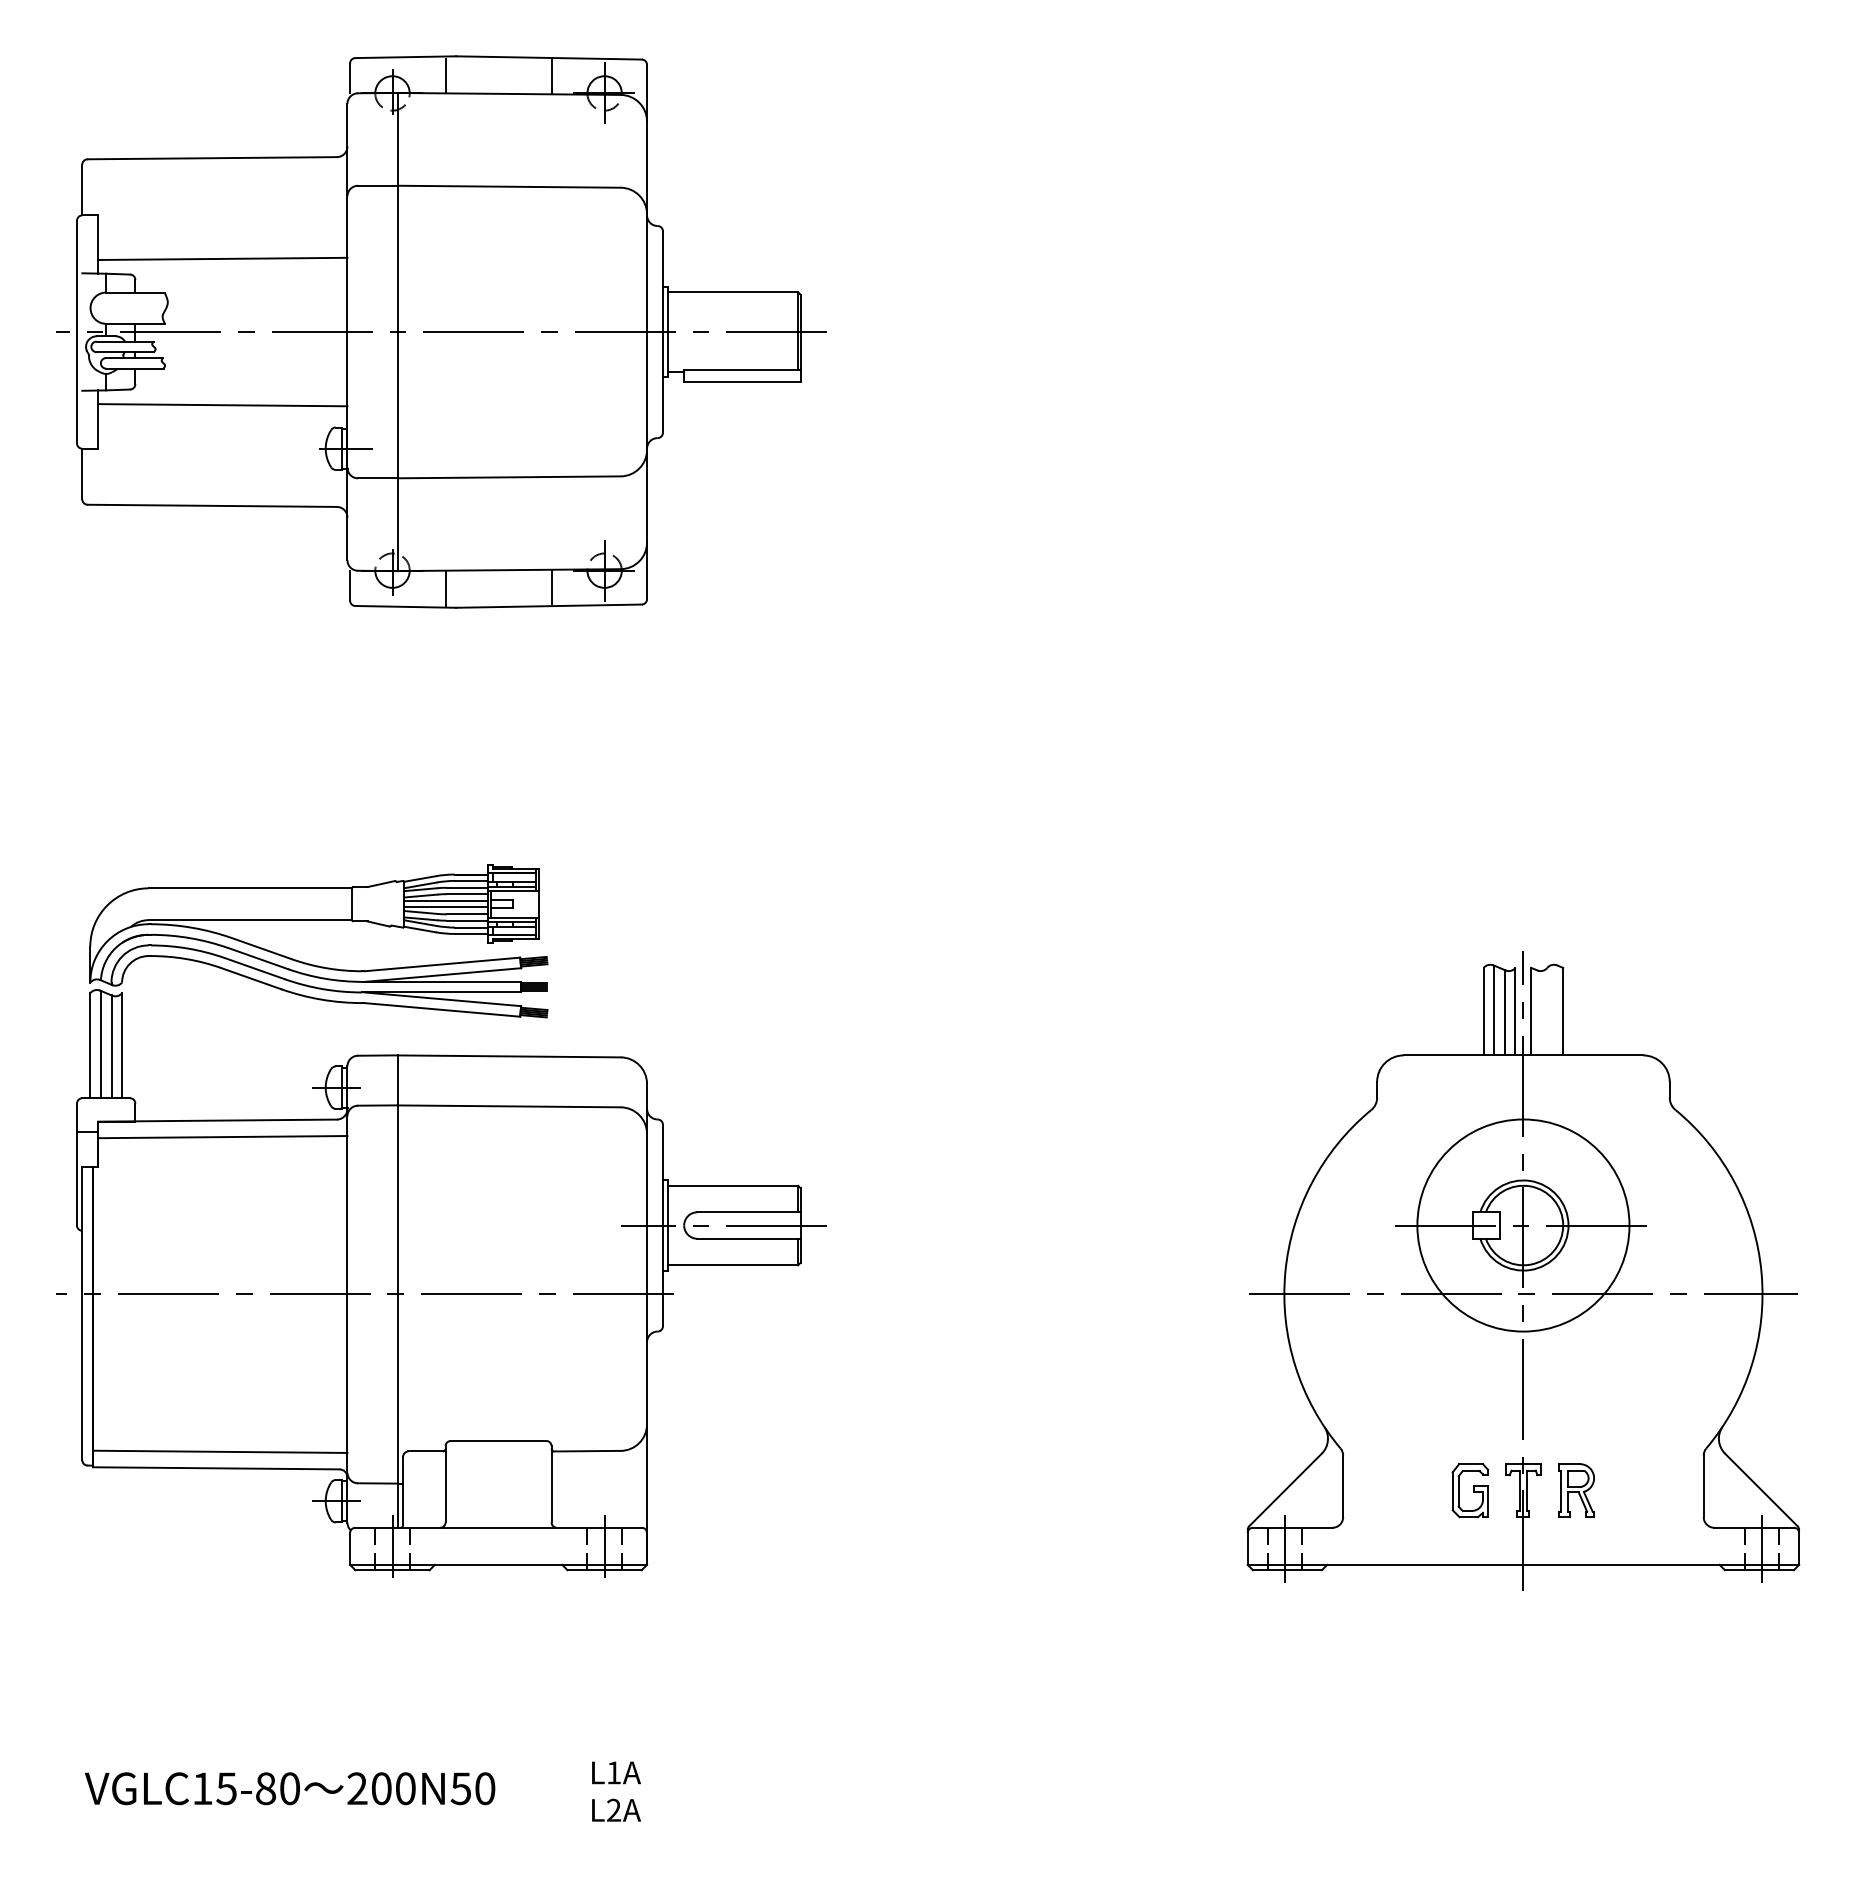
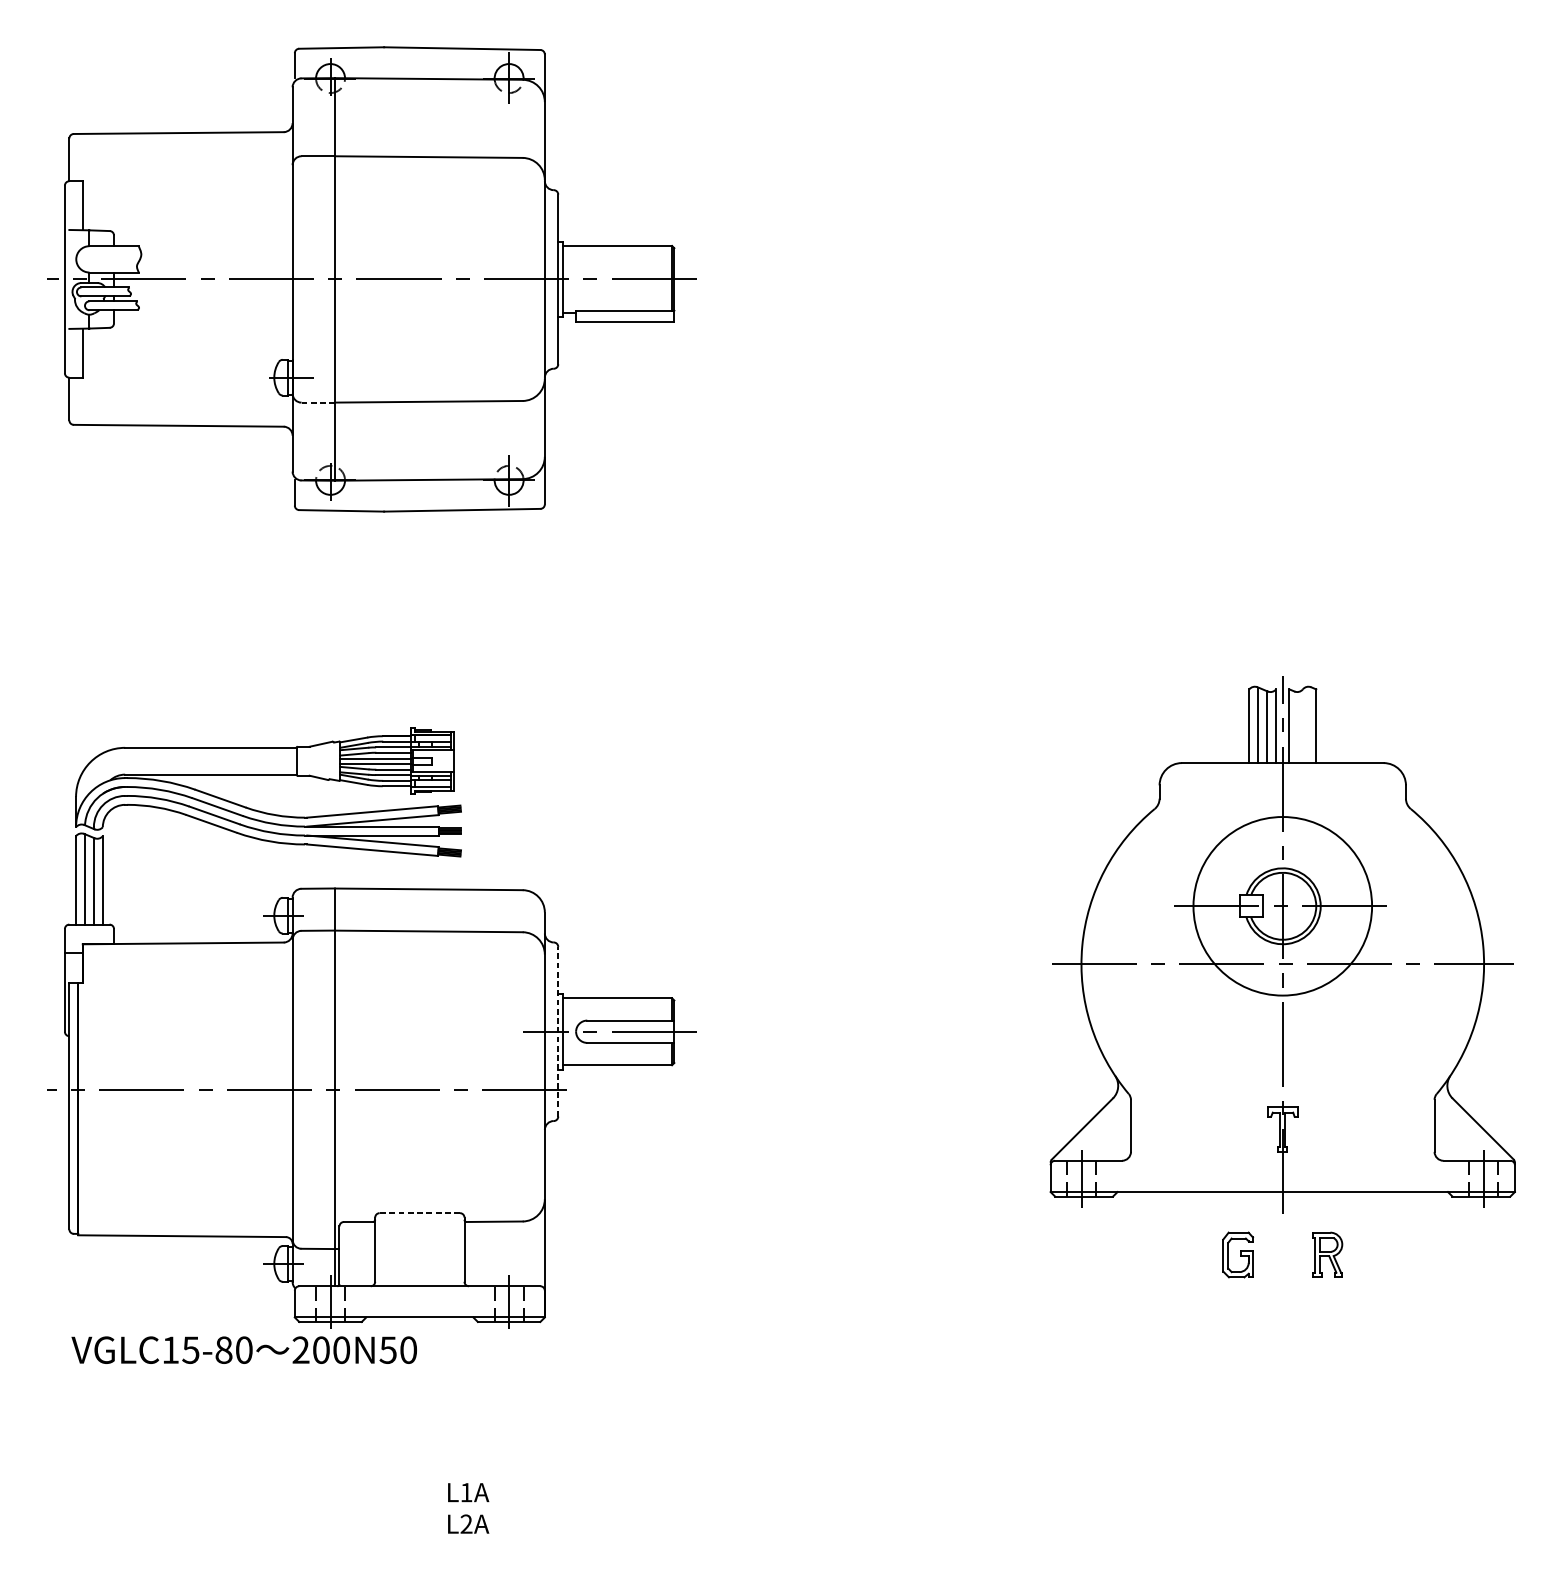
line: (445, 75) -> (375, 63), removed
line: (551, 76) -> (464, 64), removed
line: (222, 258) -> (187, 217), removed
line: (222, 405) -> (187, 341), removed
line: (377, 478) -> (317, 402), solid -> dashed
line: (551, 586) -> (464, 493), removed
line: (445, 587) -> (375, 494), removed
line: (222, 1137) -> (187, 957), removed
line: (662, 1225) -> (557, 1031), solid -> dashed
part: (1523, 1270) -> (1282, 944), moved
line: (498, 1440) -> (419, 1212), solid -> dashed
line: (219, 1451) -> (184, 1222), removed
text: (290, 1788) -> (244, 1350), moved
text: (616, 1791) -> (468, 1508), moved

